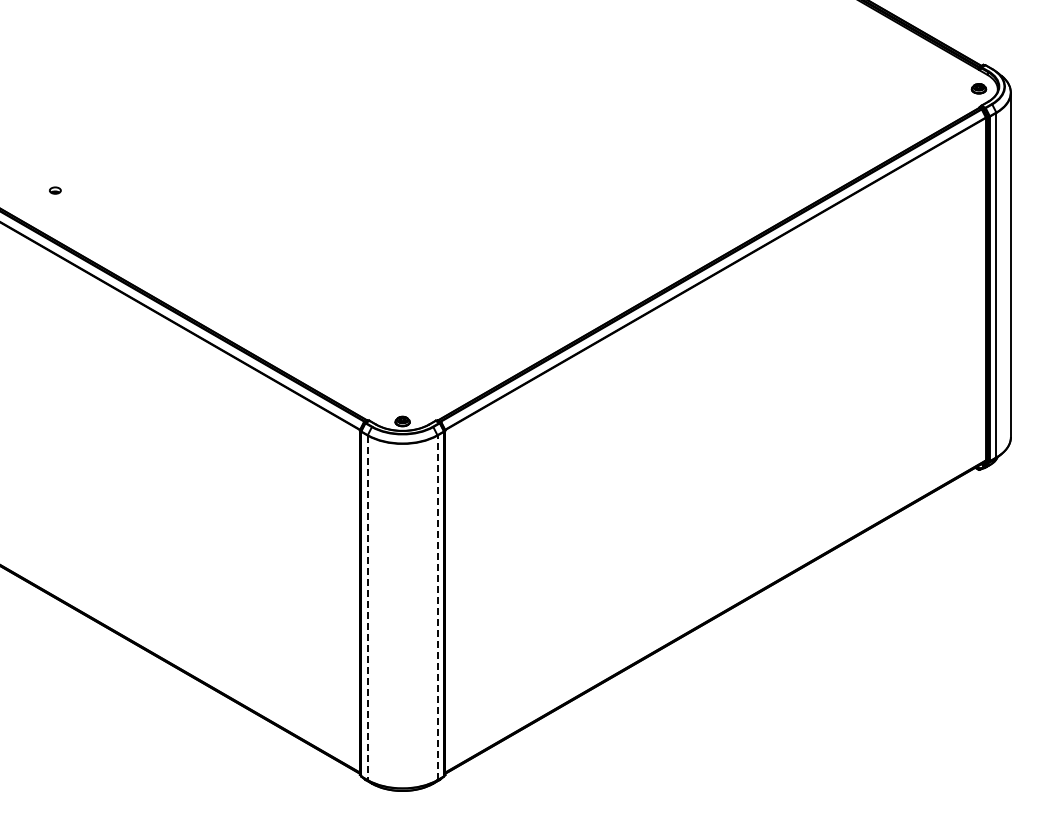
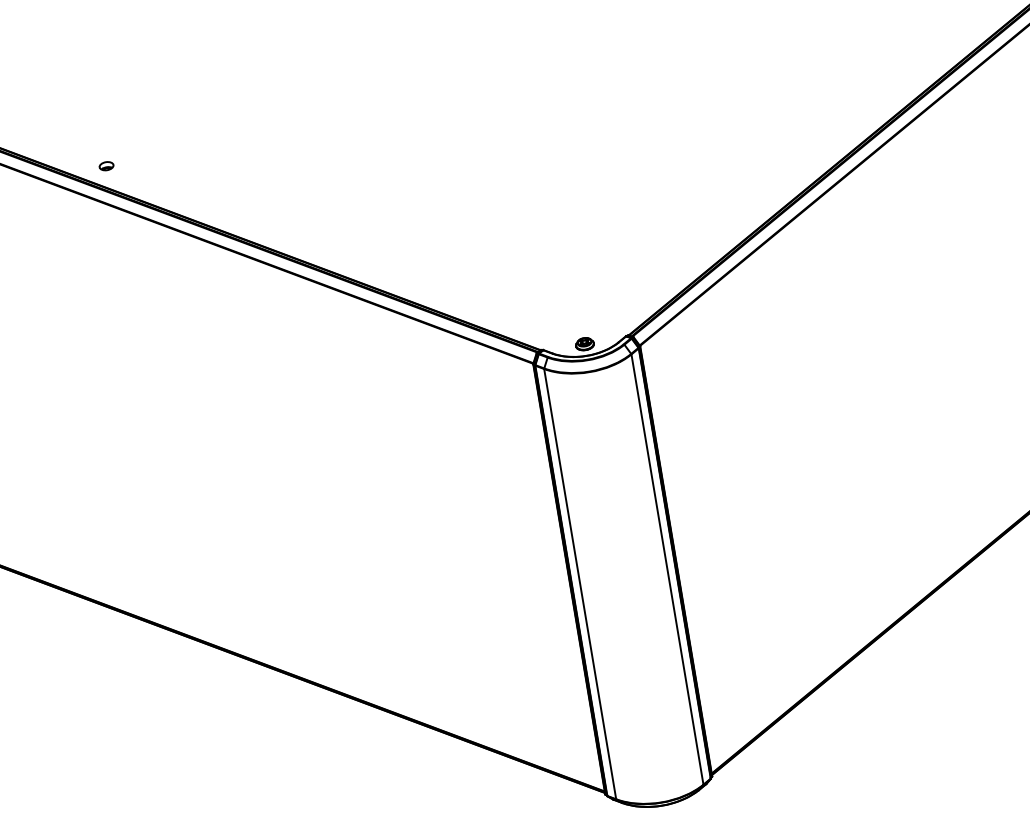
part: (55, 190) -> (106, 166), moved
line: (437, 607) -> (667, 569), dashed -> solid
line: (367, 608) -> (580, 585), dashed -> solid

